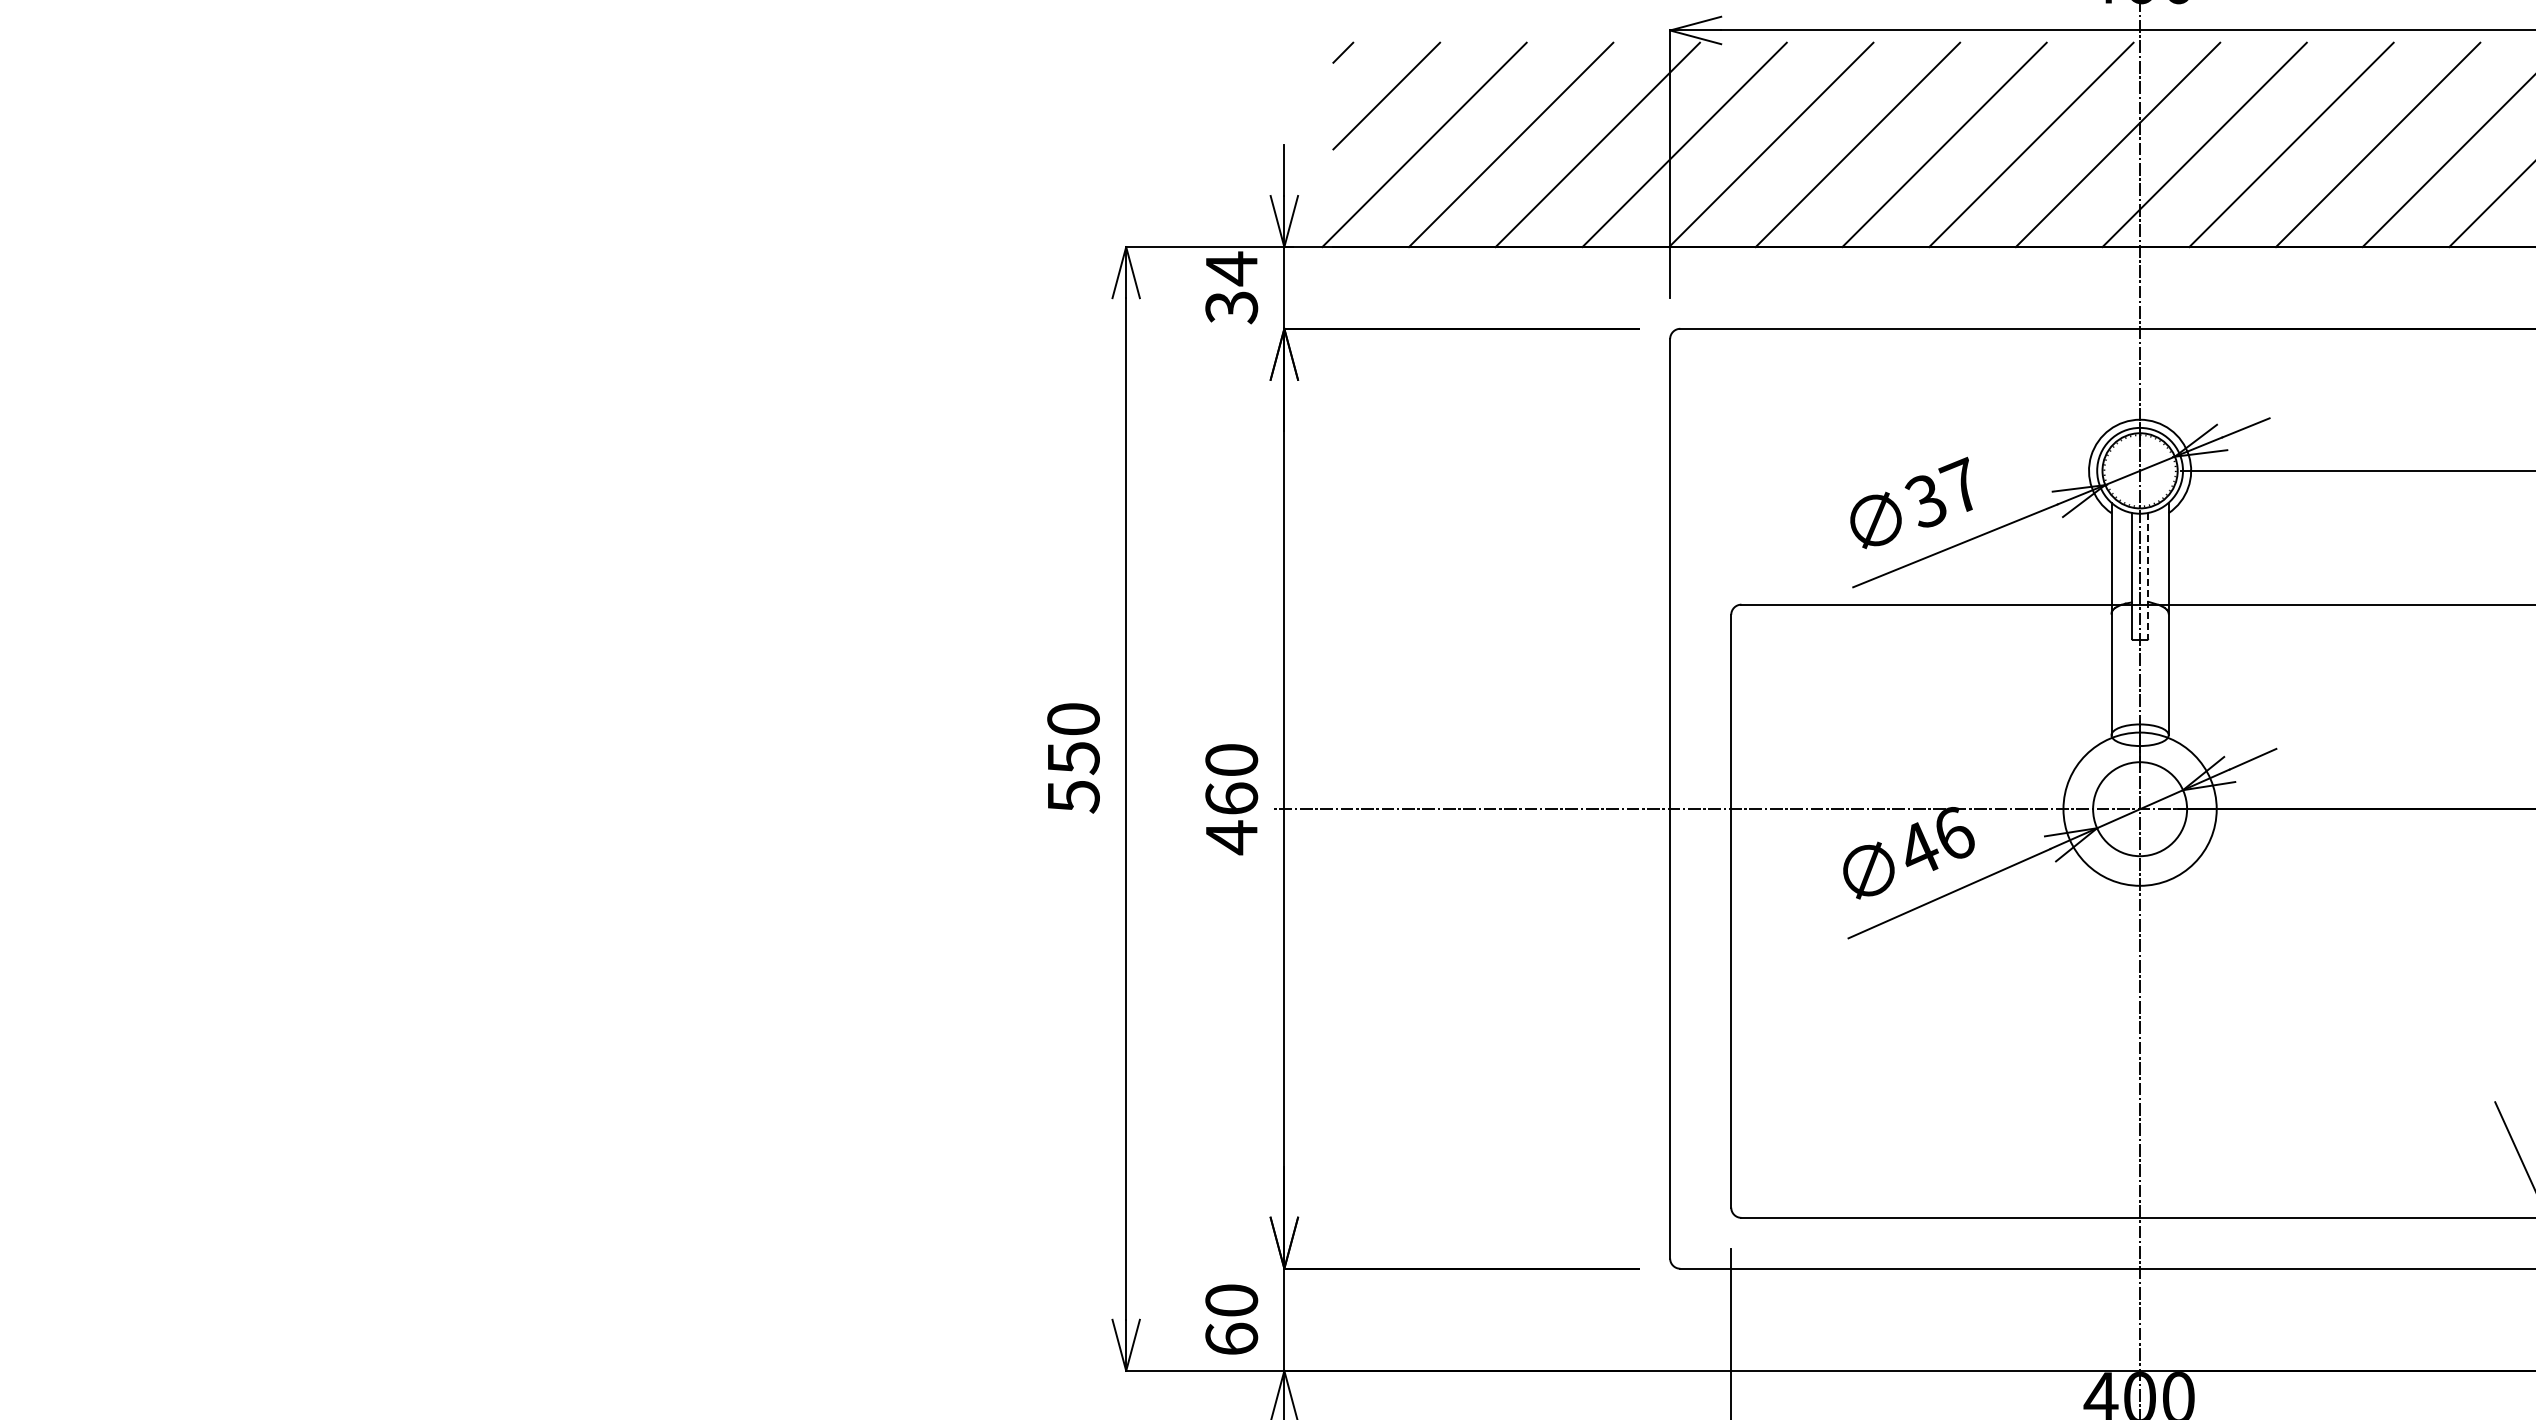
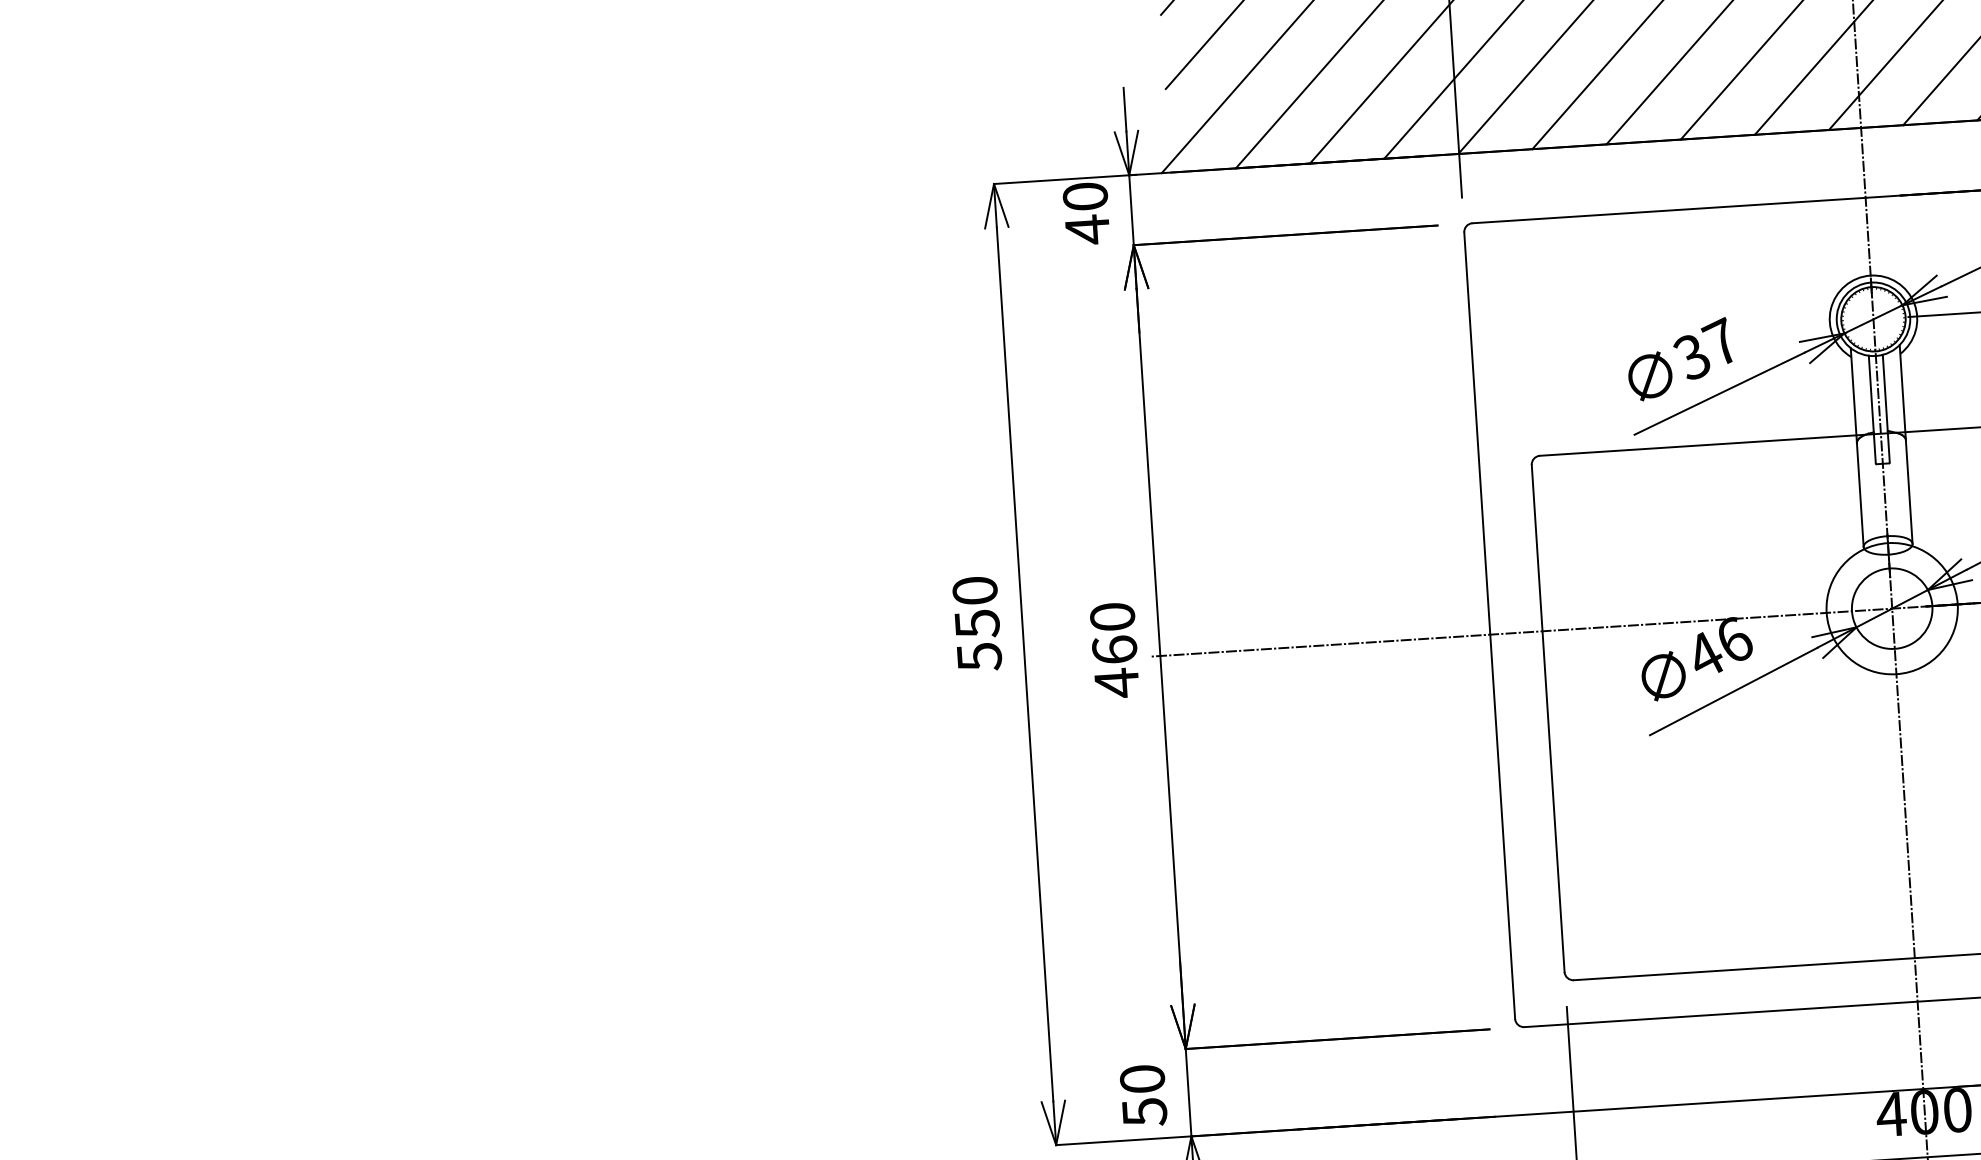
text: (1231, 288) -> (1086, 213), 34 -> 40
line: (2148, 575) -> (1886, 408), dashed -> solid
text: (1231, 1339) -> (1144, 1112), 60 -> 50

